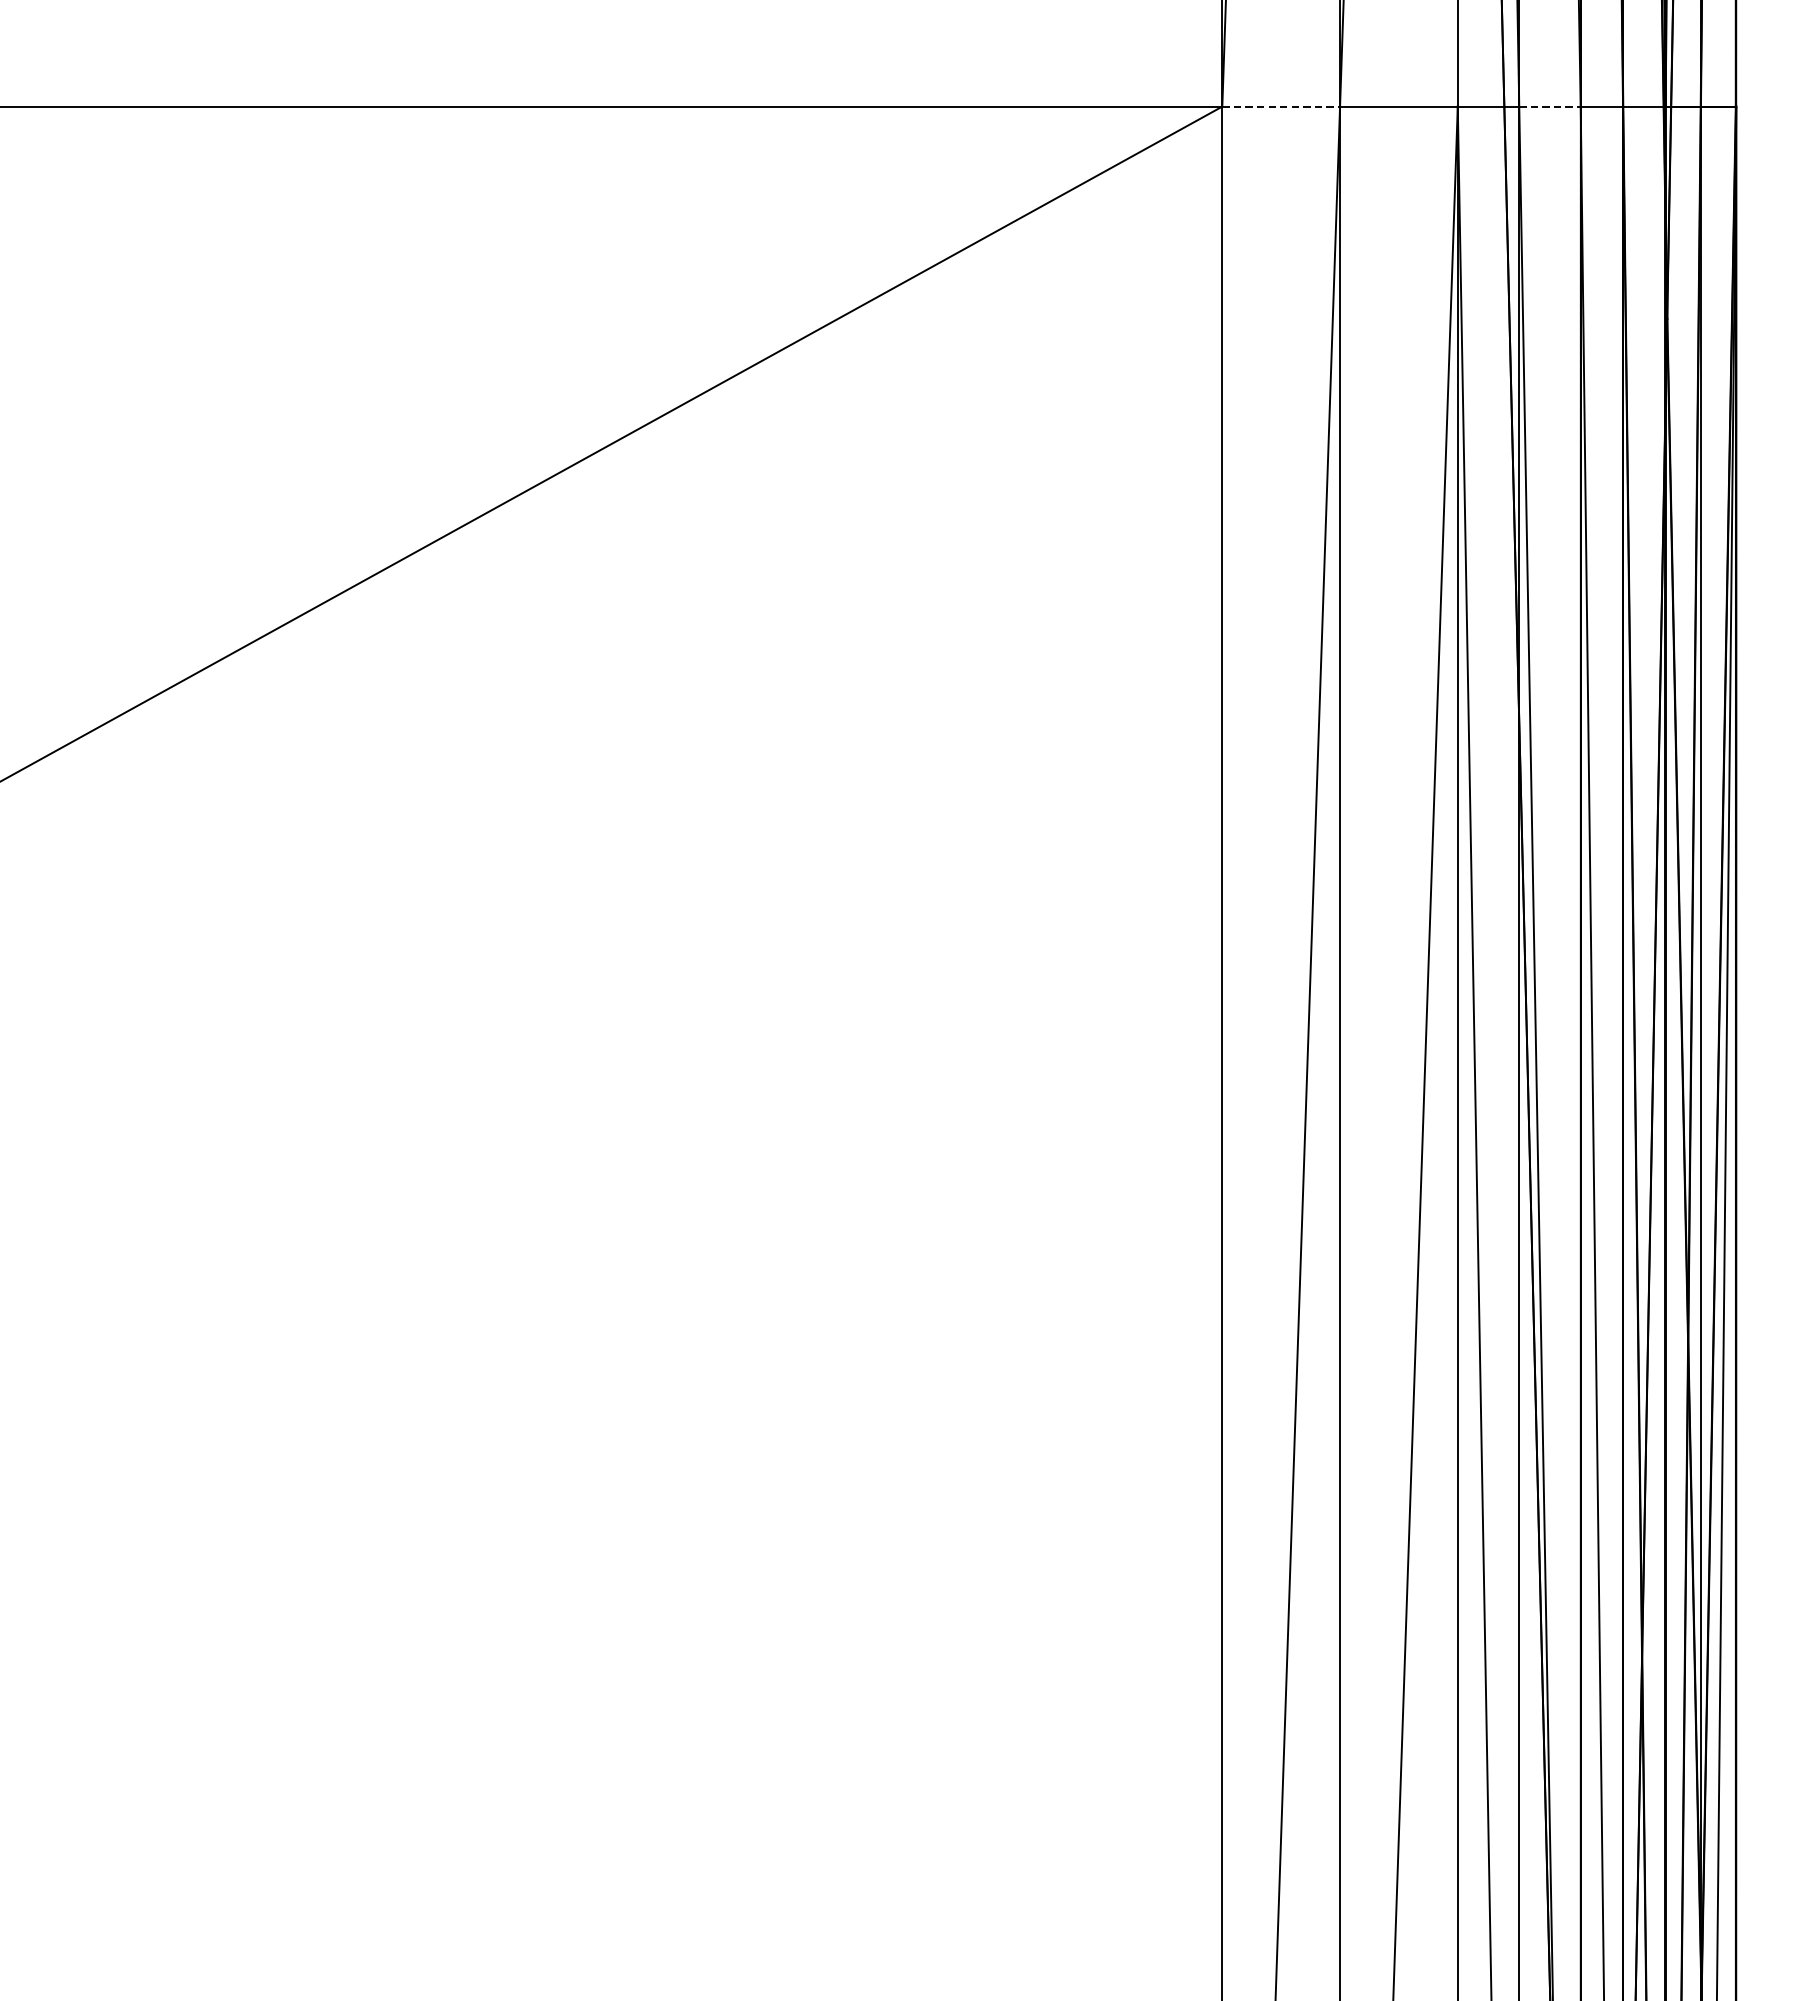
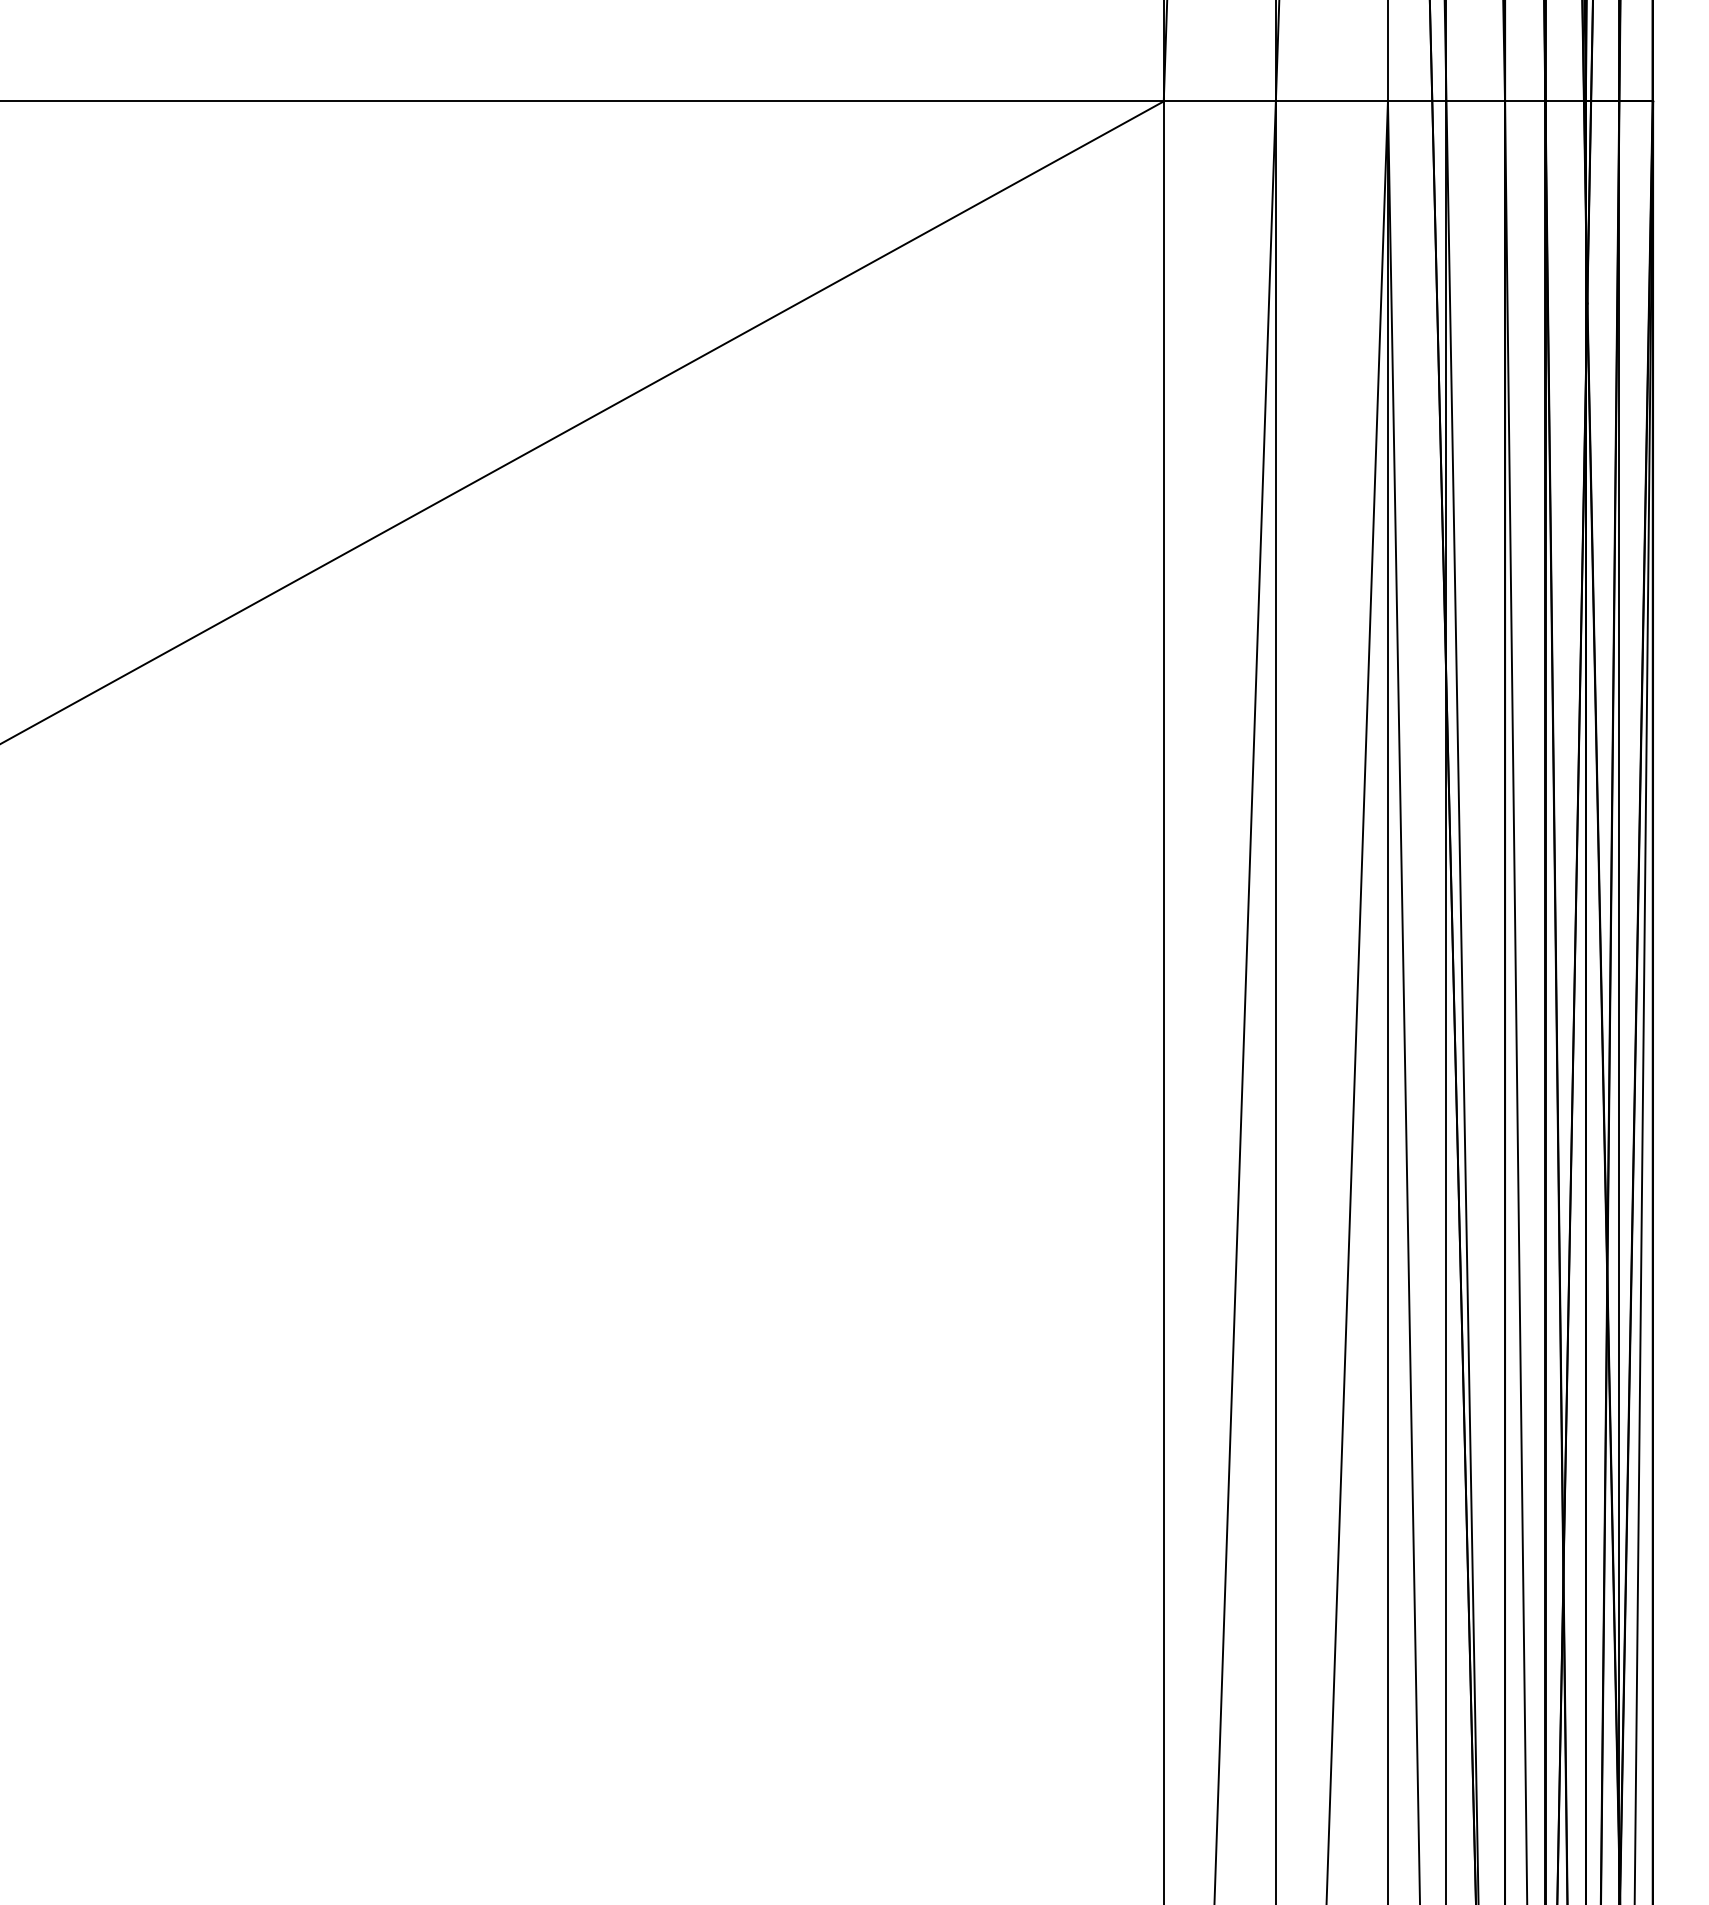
line: (1281, 106) -> (1220, 101), dashed -> solid
line: (1550, 106) -> (1476, 101), dashed -> solid

